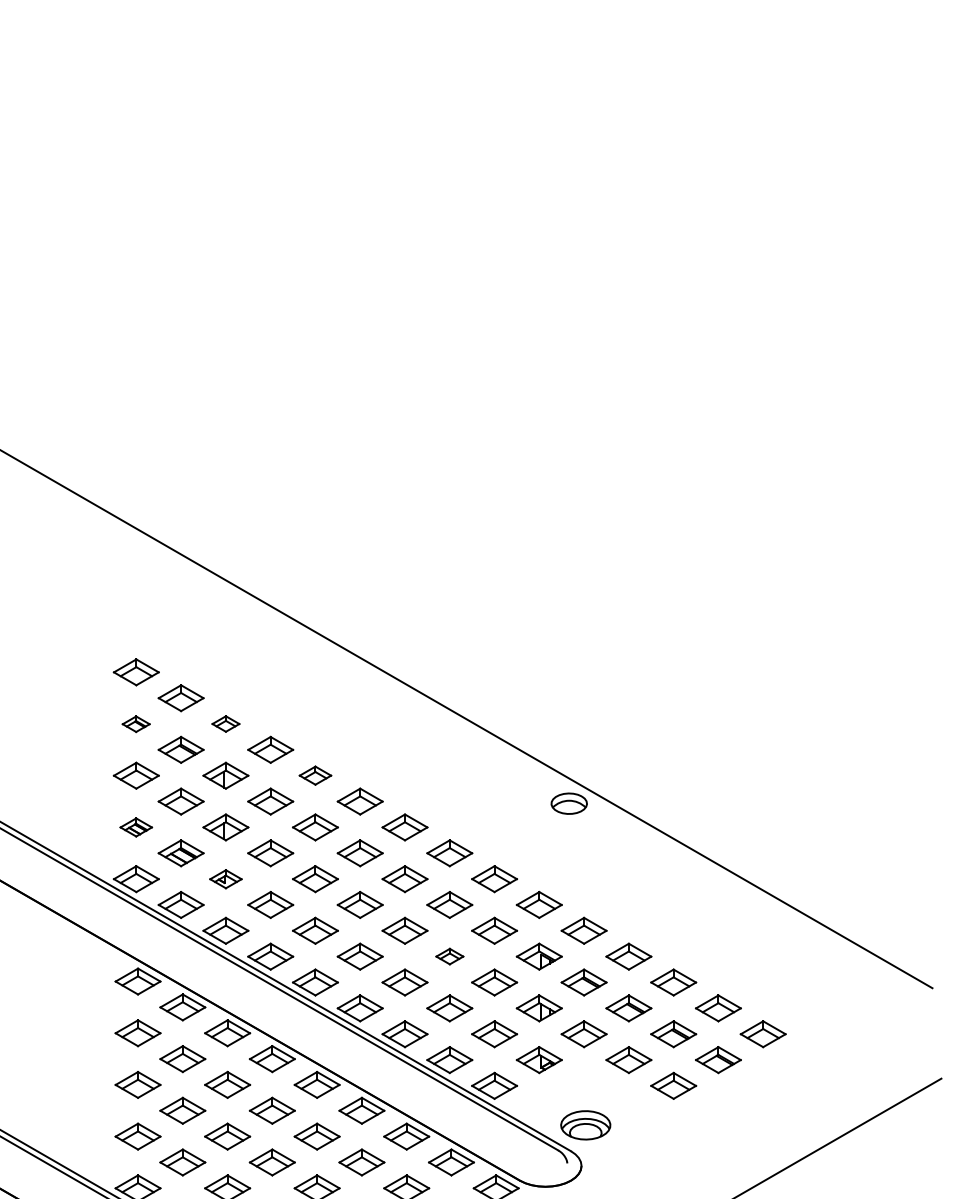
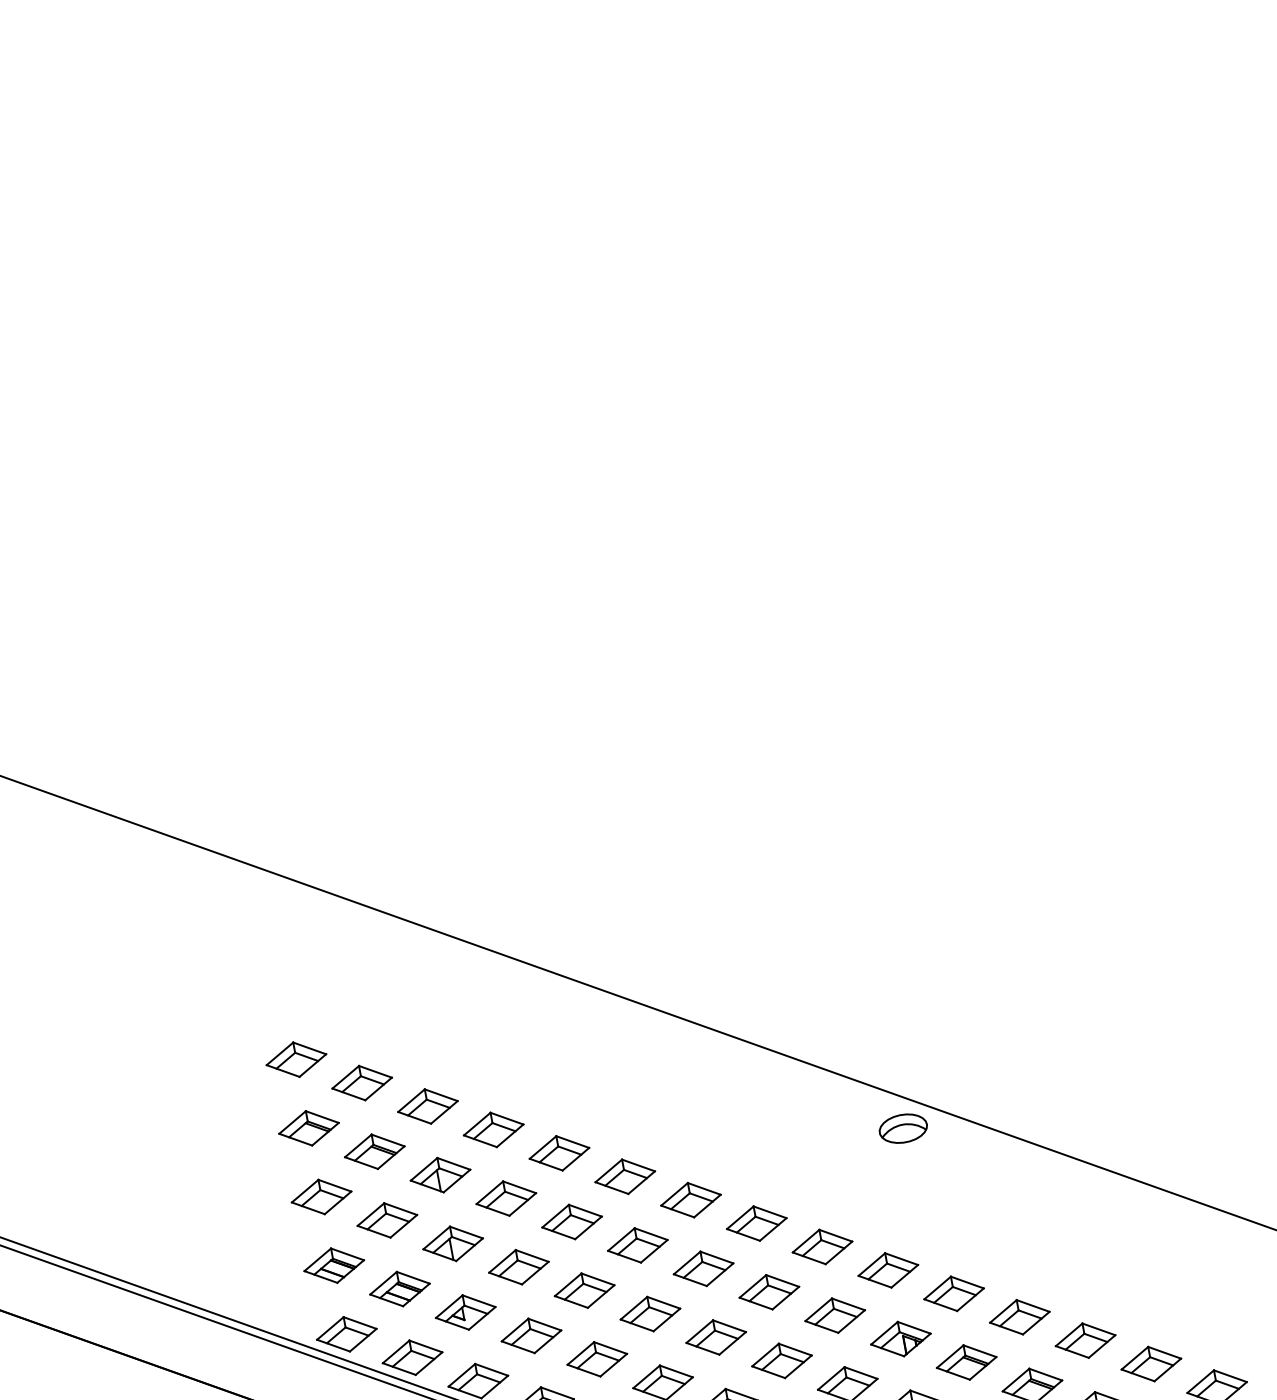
part: (225, 723) -> (427, 1105), size x1.67
part: (135, 724) -> (307, 1129), size x1.67
part: (315, 775) -> (559, 1153), size x1.43
part: (135, 827) -> (333, 1265), size x1.43
part: (225, 879) -> (465, 1313), size x1.43
part: (449, 956) -> (781, 1360), size x1.67

